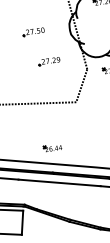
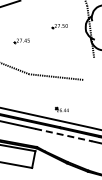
part: (48, 61) -> (67, 48), removed
line: (81, 85) -> (88, 68), removed
line: (60, 183) -> (64, 135), solid -> dashed

